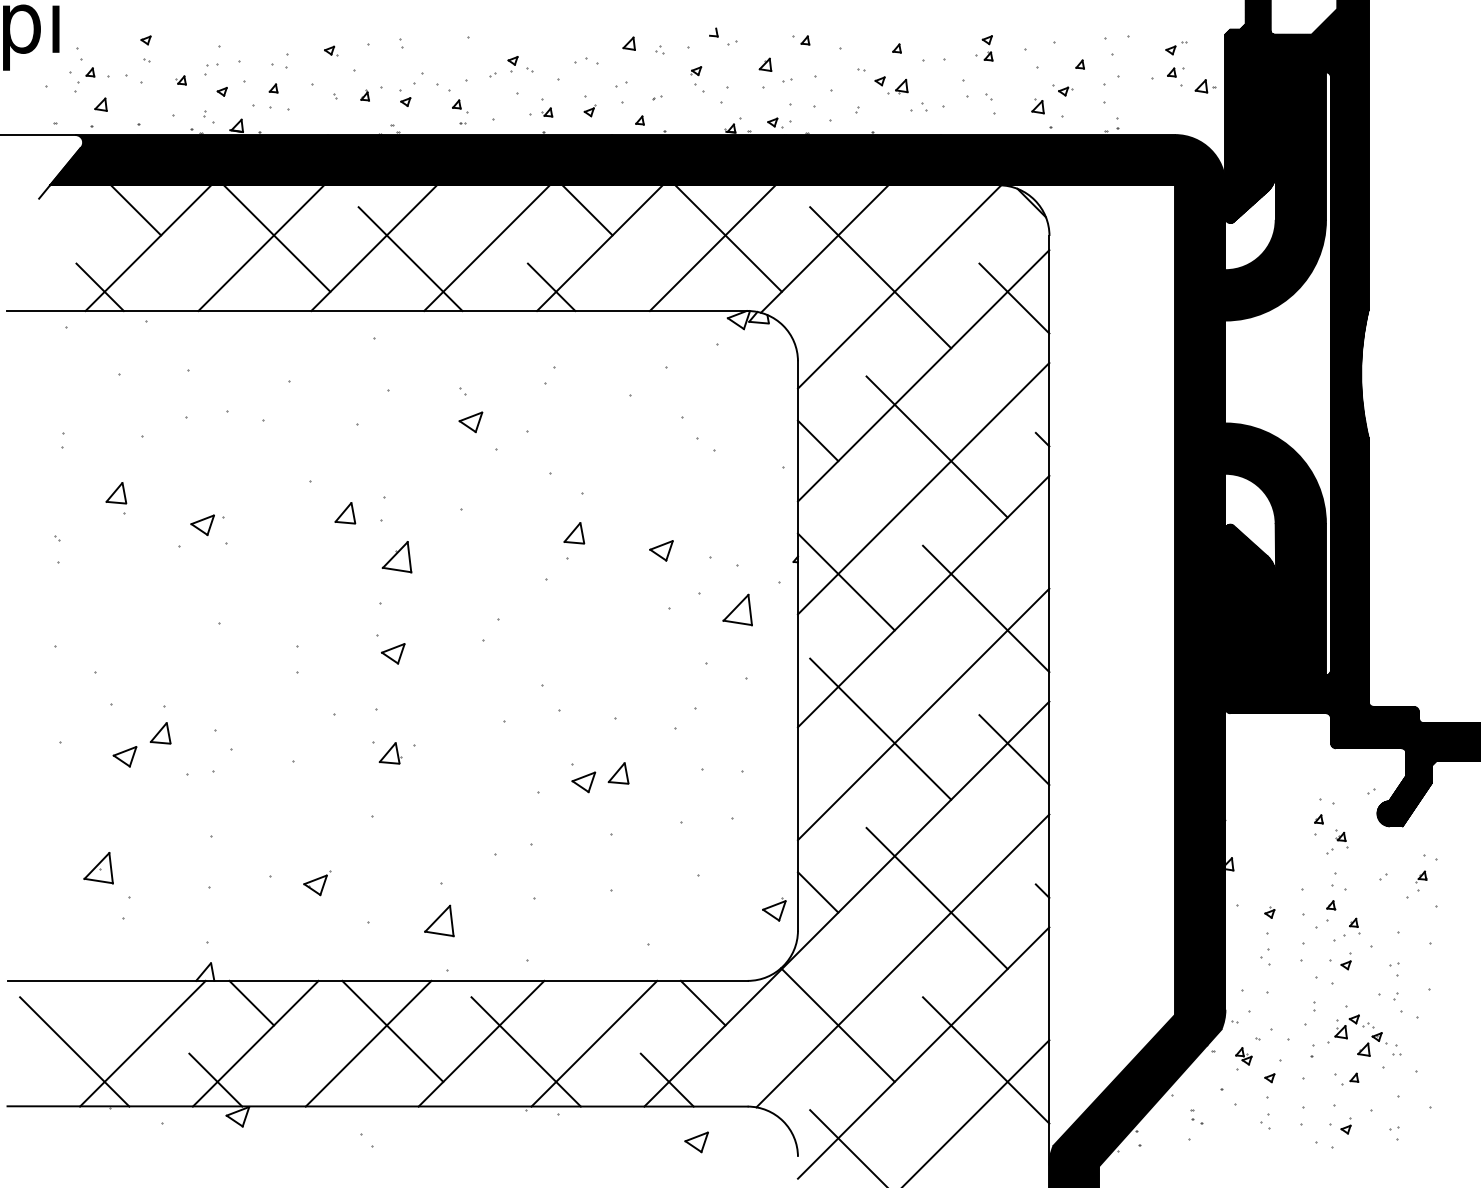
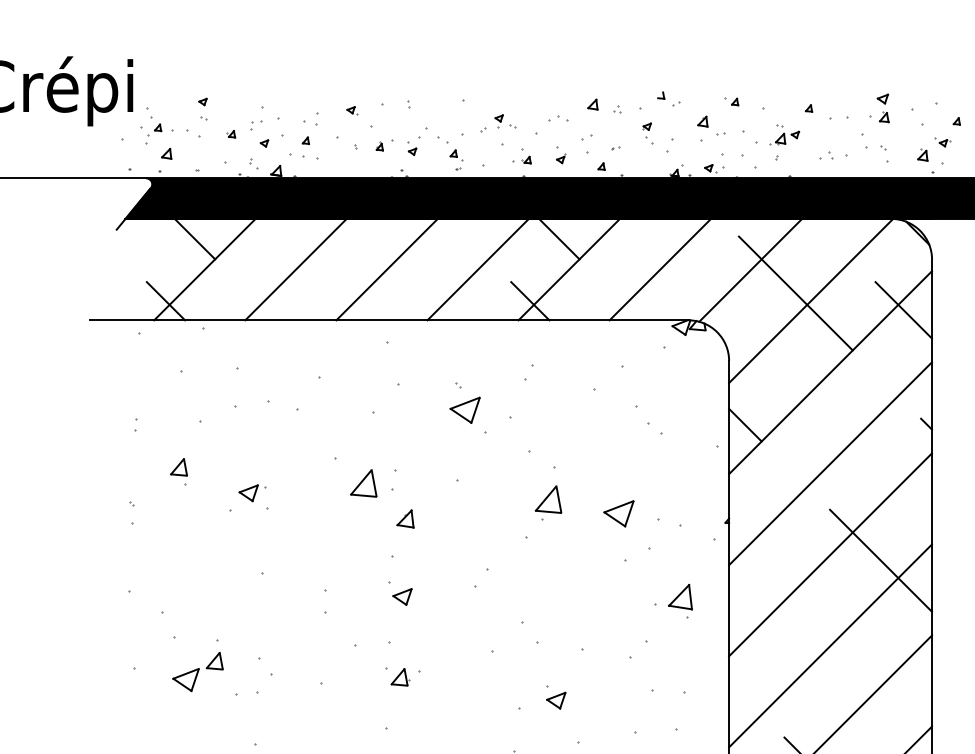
part: (984, 48) -> (879, 108), size x1.4
part: (897, 86) -> (777, 139), moved
line: (276, 238) -> (308, 261), removed
line: (728, 238) -> (673, 261), removed
line: (410, 259) -> (416, 278), removed
part: (470, 421) -> (464, 409), size x1.6
line: (936, 446) -> (840, 429), removed
part: (345, 513) -> (363, 483), size x1.6
part: (574, 533) -> (548, 499), size x1.6
part: (661, 550) -> (618, 513), size x1.6
part: (396, 557) -> (405, 519), size x0.7
line: (845, 581) -> (767, 538), removed
part: (737, 609) -> (680, 596), moved
line: (880, 728) -> (795, 657), removed
line: (1014, 750) -> (903, 675), removed
part: (124, 756) -> (185, 679), size x1.4
part: (618, 773) -> (584, 693), removed

